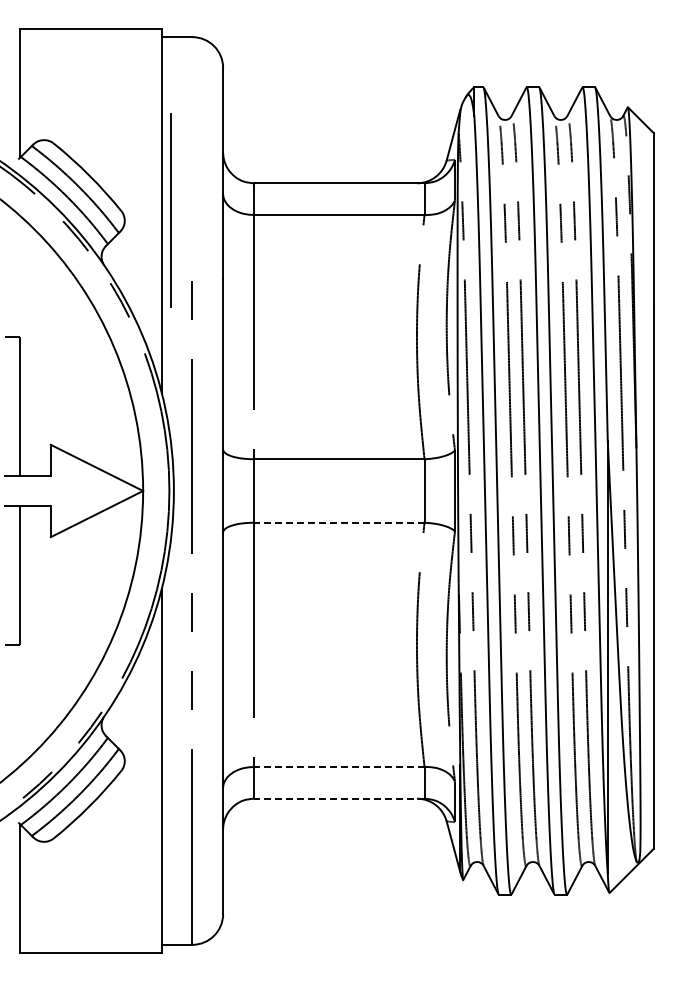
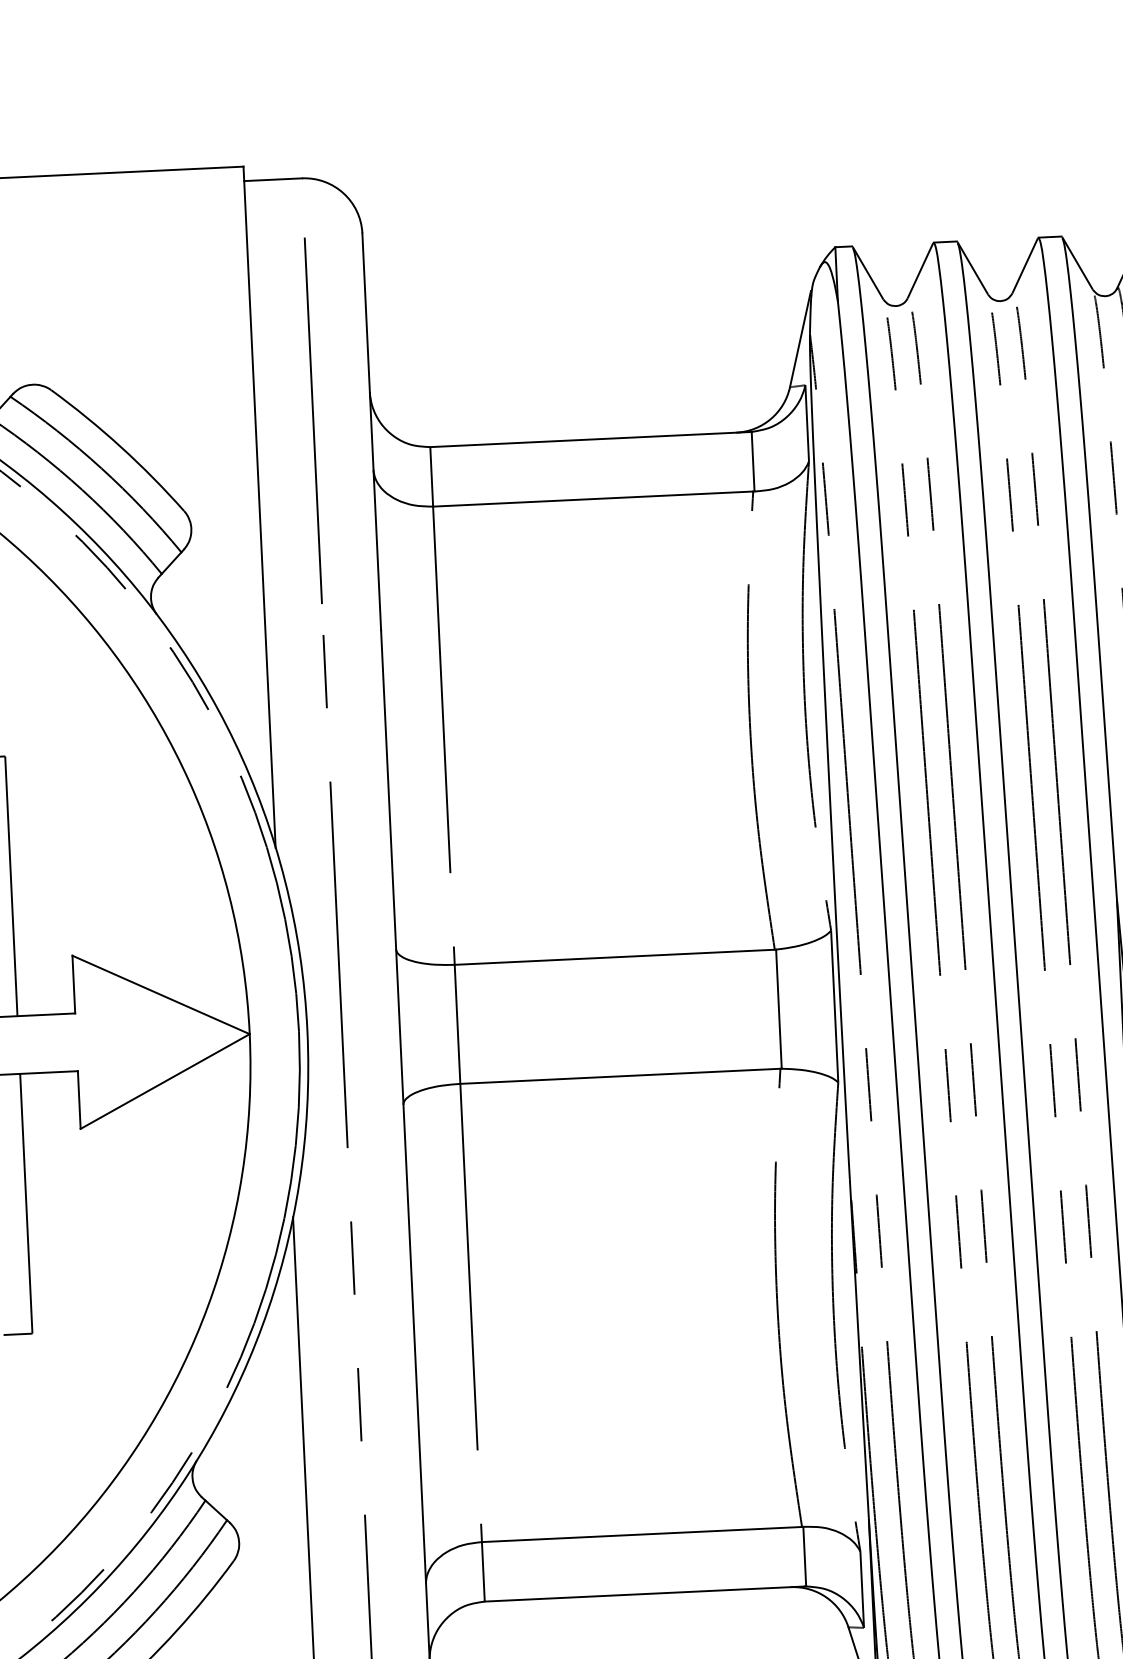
line: (170, 210) -> (311, 421), moved
line: (338, 522) -> (618, 1075), dashed -> solid
line: (338, 766) -> (640, 1533), dashed -> solid
line: (338, 798) -> (643, 1593), dashed -> solid

